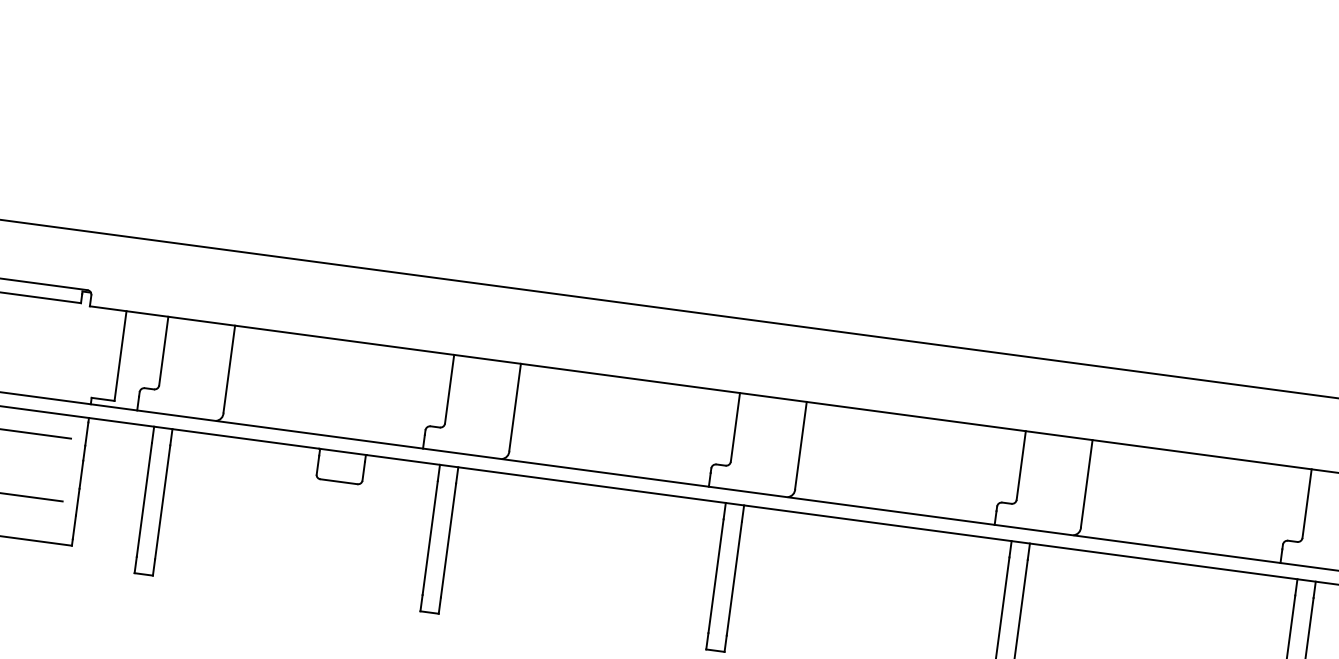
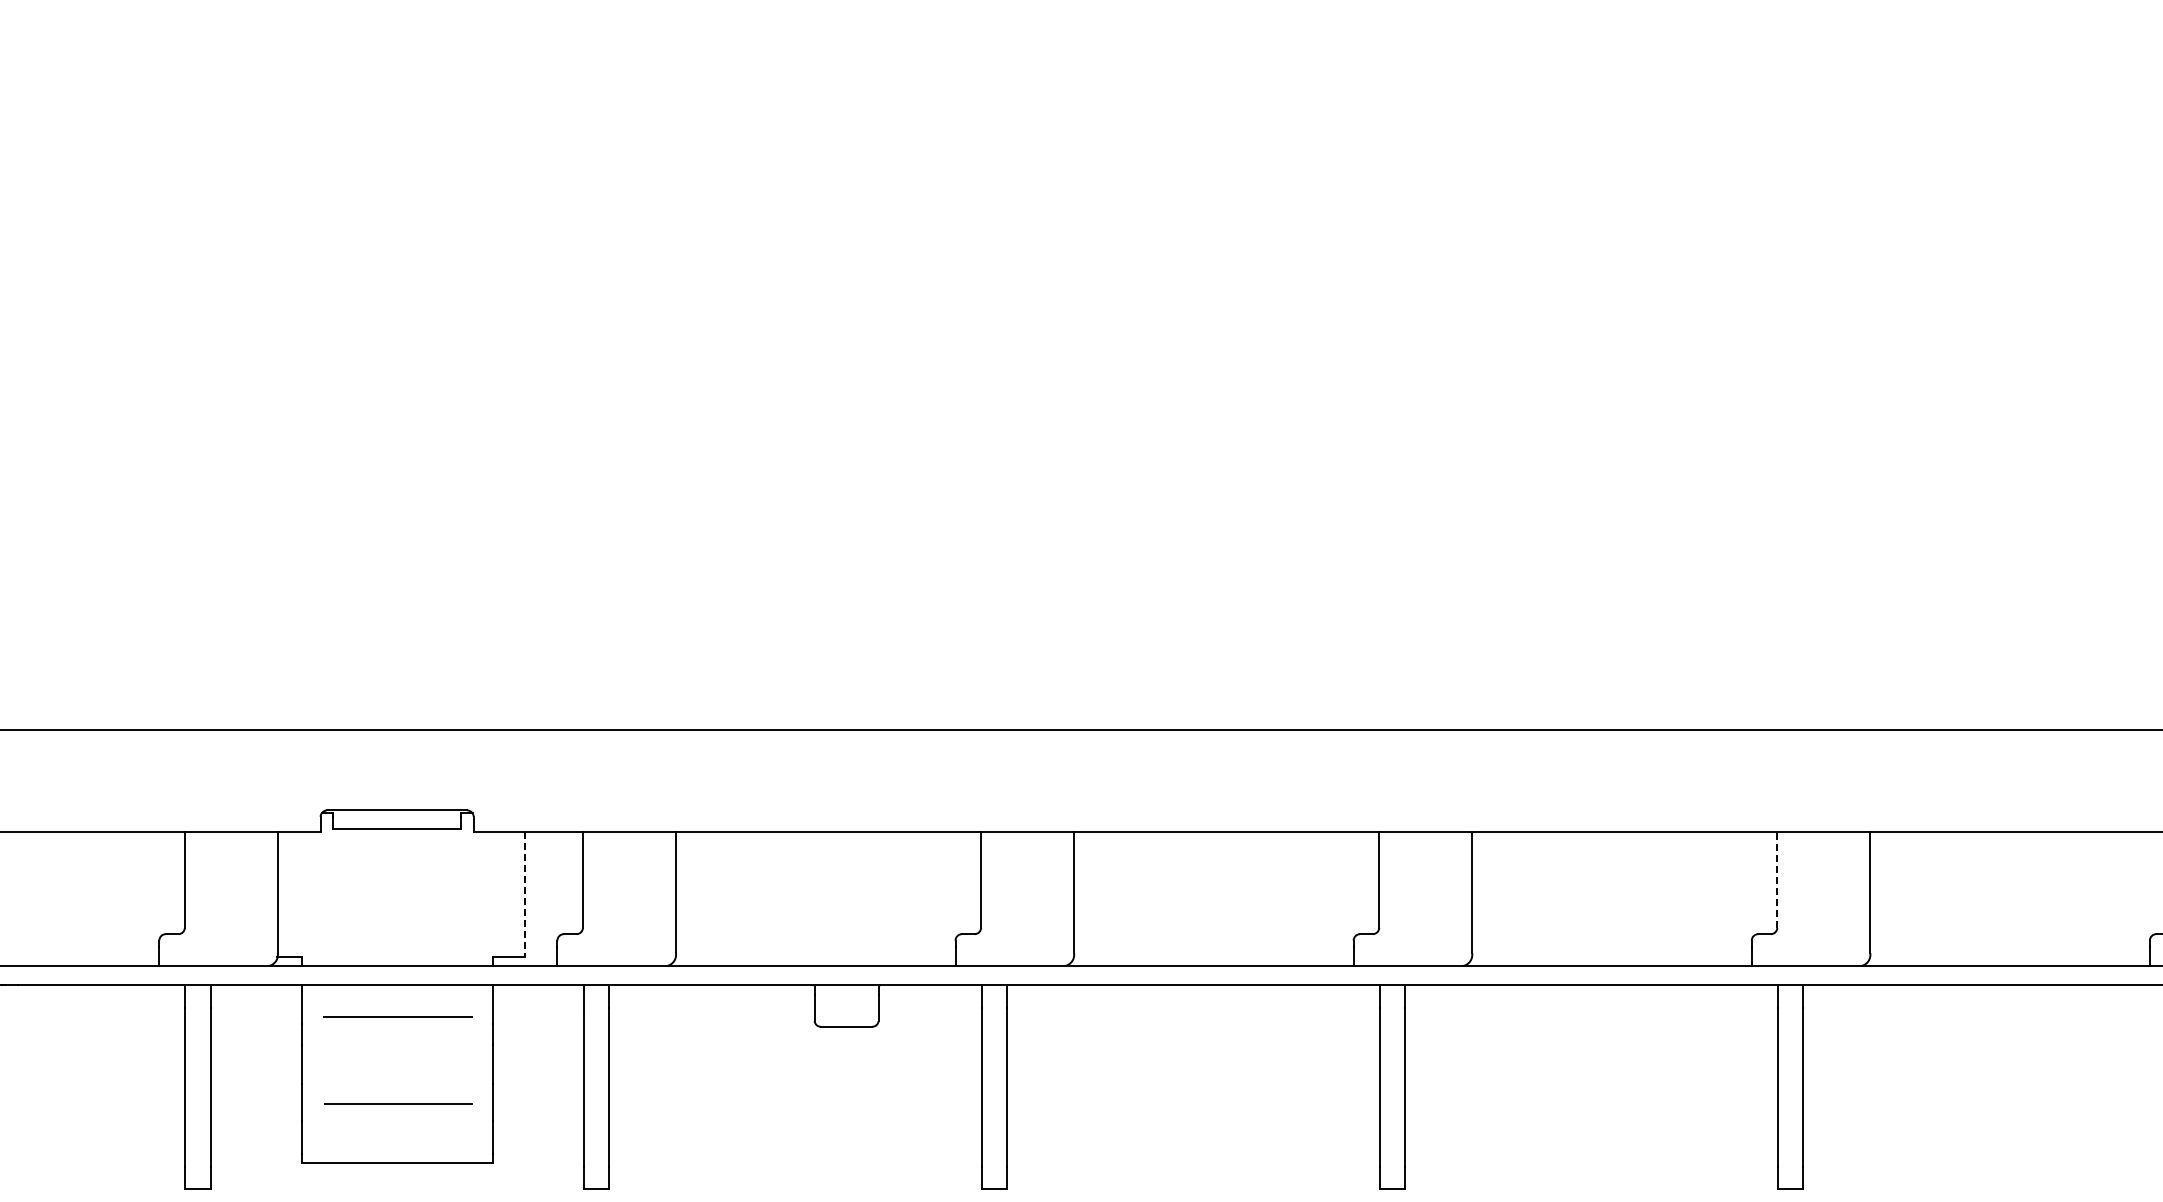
line: (120, 356) -> (524, 895), solid -> dashed
line: (1021, 465) -> (1777, 879), solid -> dashed

